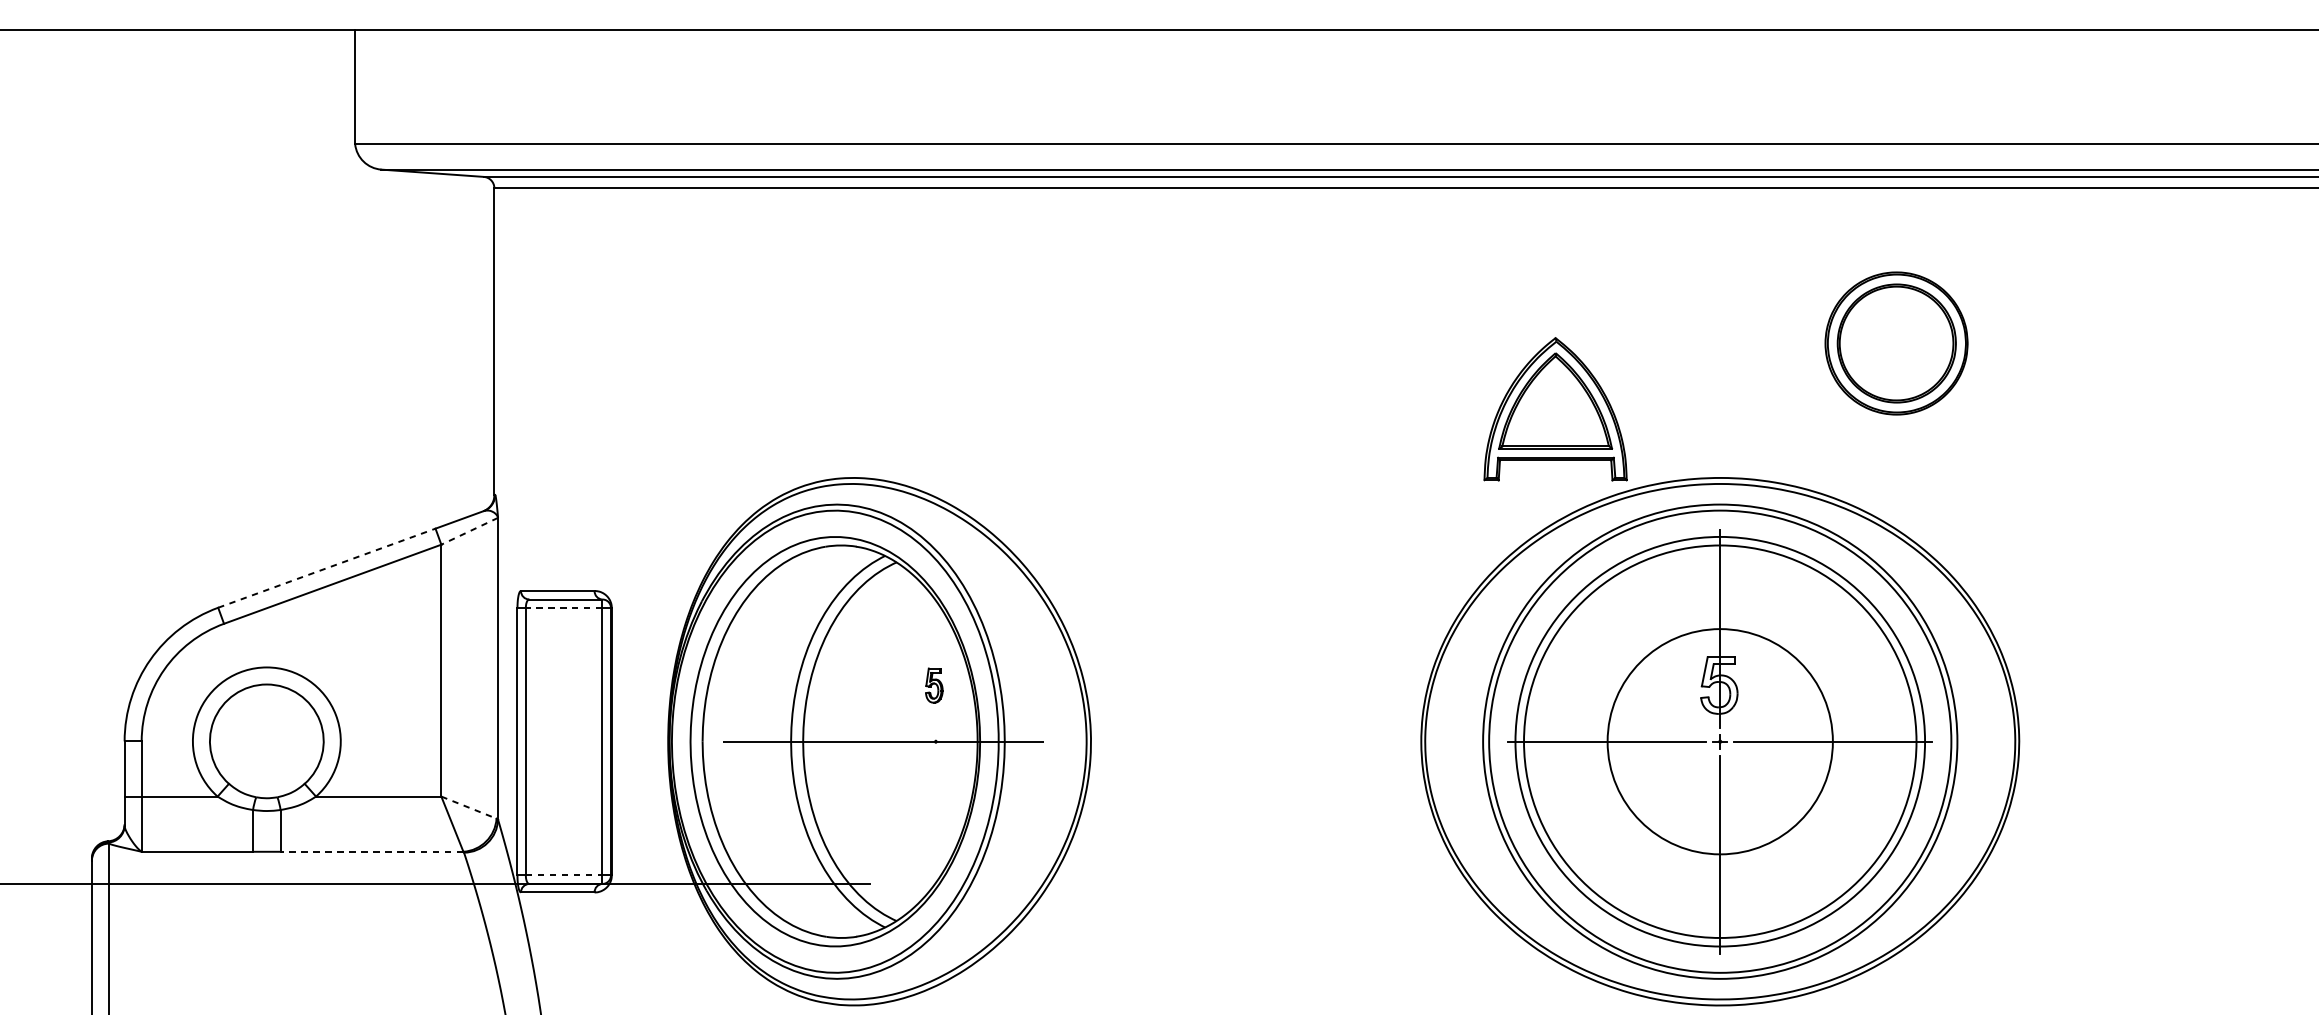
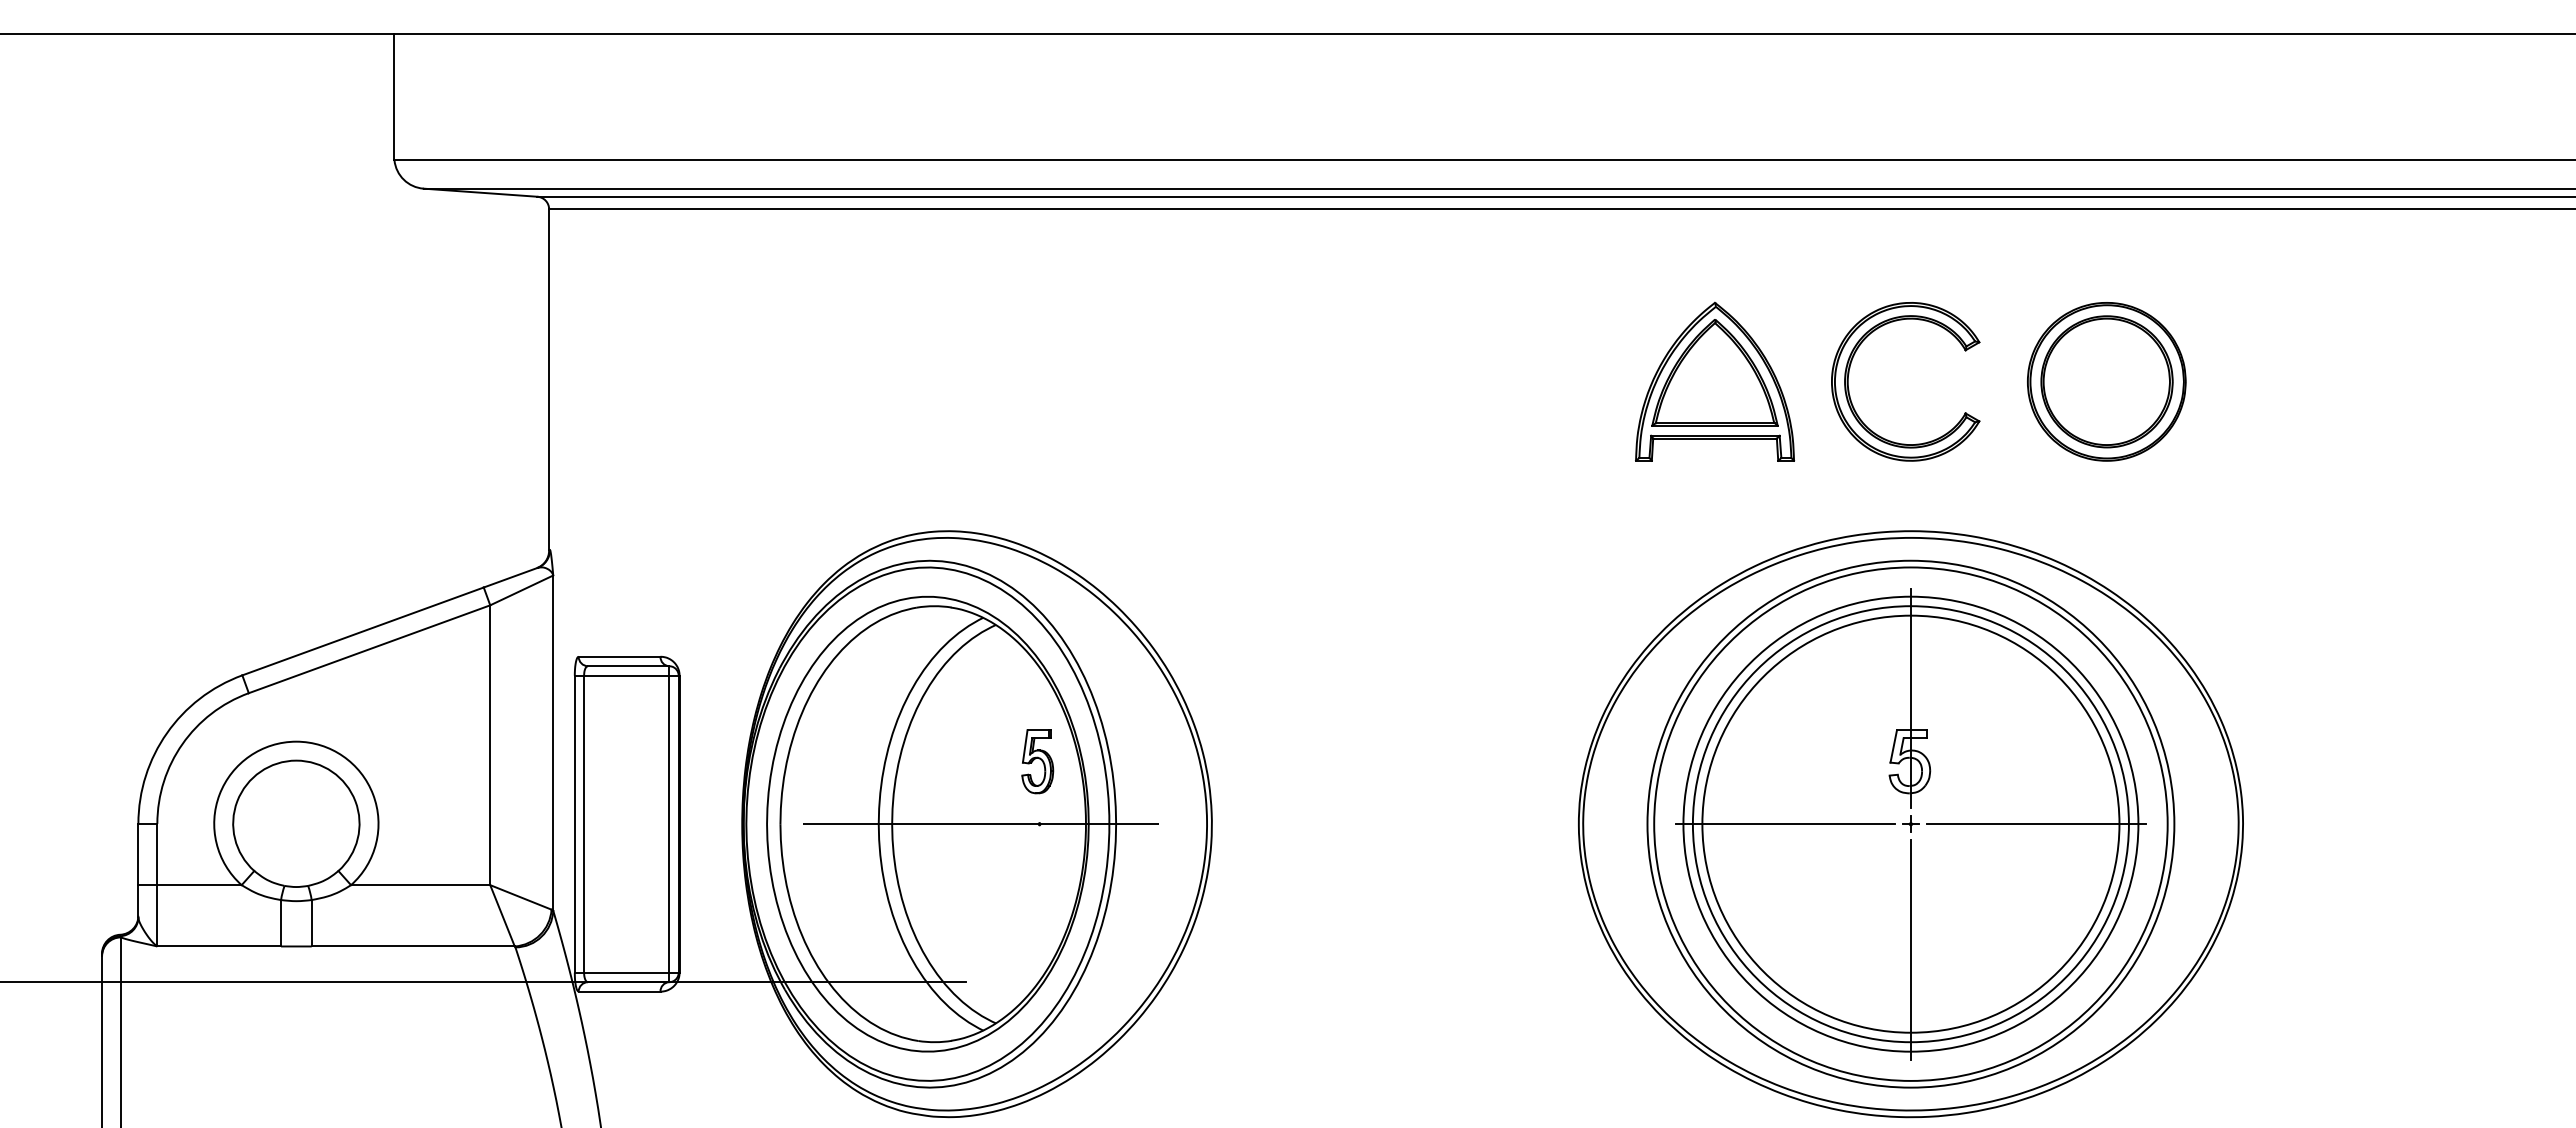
part: (1664, 336) -> (1849, 374), added
part: (1556, 408) -> (1715, 381), moved
line: (469, 531) -> (521, 590), dashed -> solid
line: (327, 568) -> (363, 631), dashed -> solid
line: (564, 607) -> (626, 675), dashed -> solid
part: (933, 685) -> (1037, 761), size x1.67
circle: (1719, 741) -> (1910, 823), size x1.67
line: (469, 807) -> (521, 897), dashed -> solid
line: (372, 851) -> (413, 946), dashed -> solid
line: (564, 875) -> (626, 972), dashed -> solid

